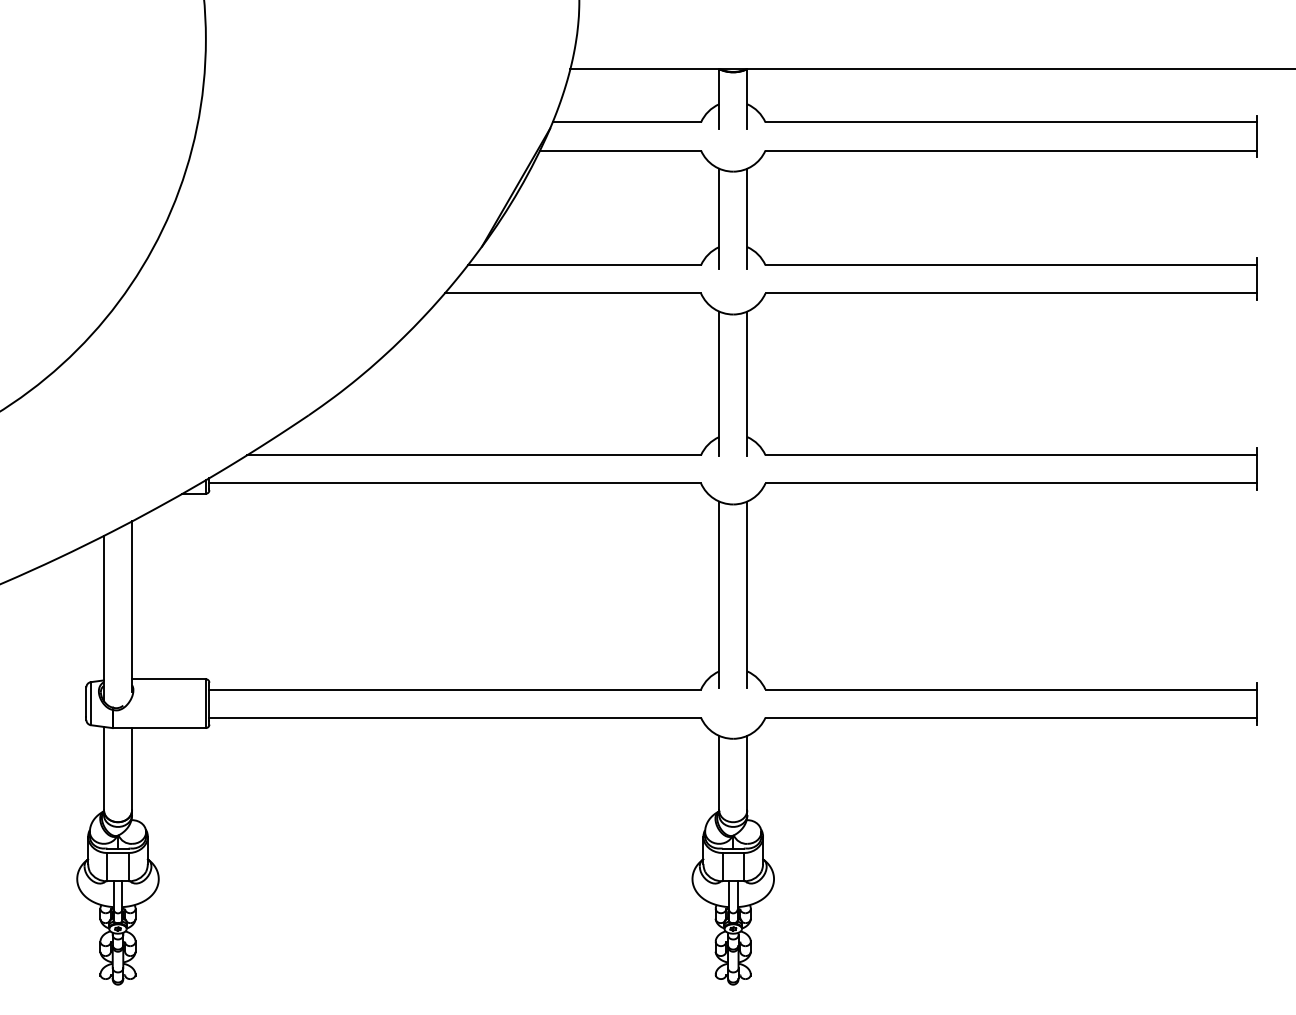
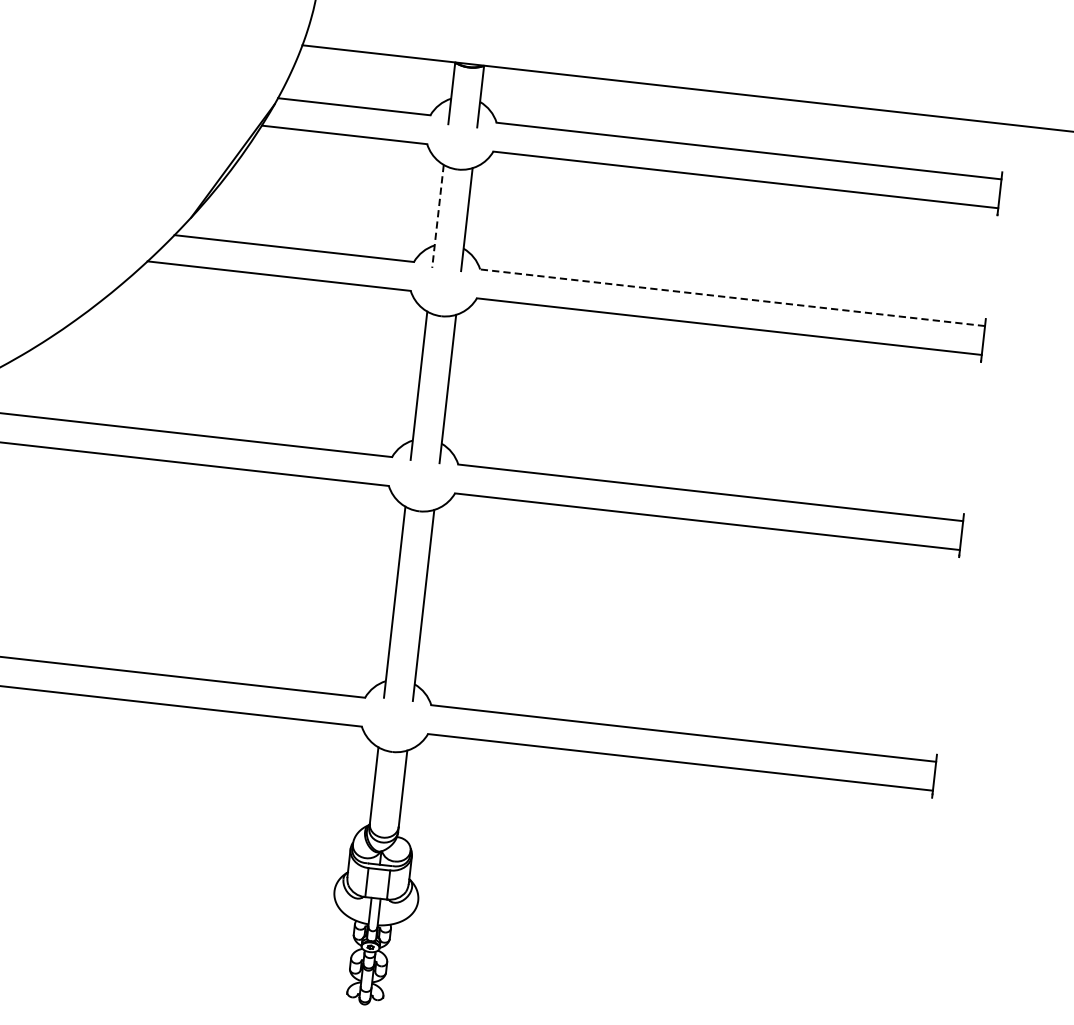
line: (719, 219) -> (438, 217), solid -> dashed
line: (1011, 265) -> (732, 297), solid -> dashed

